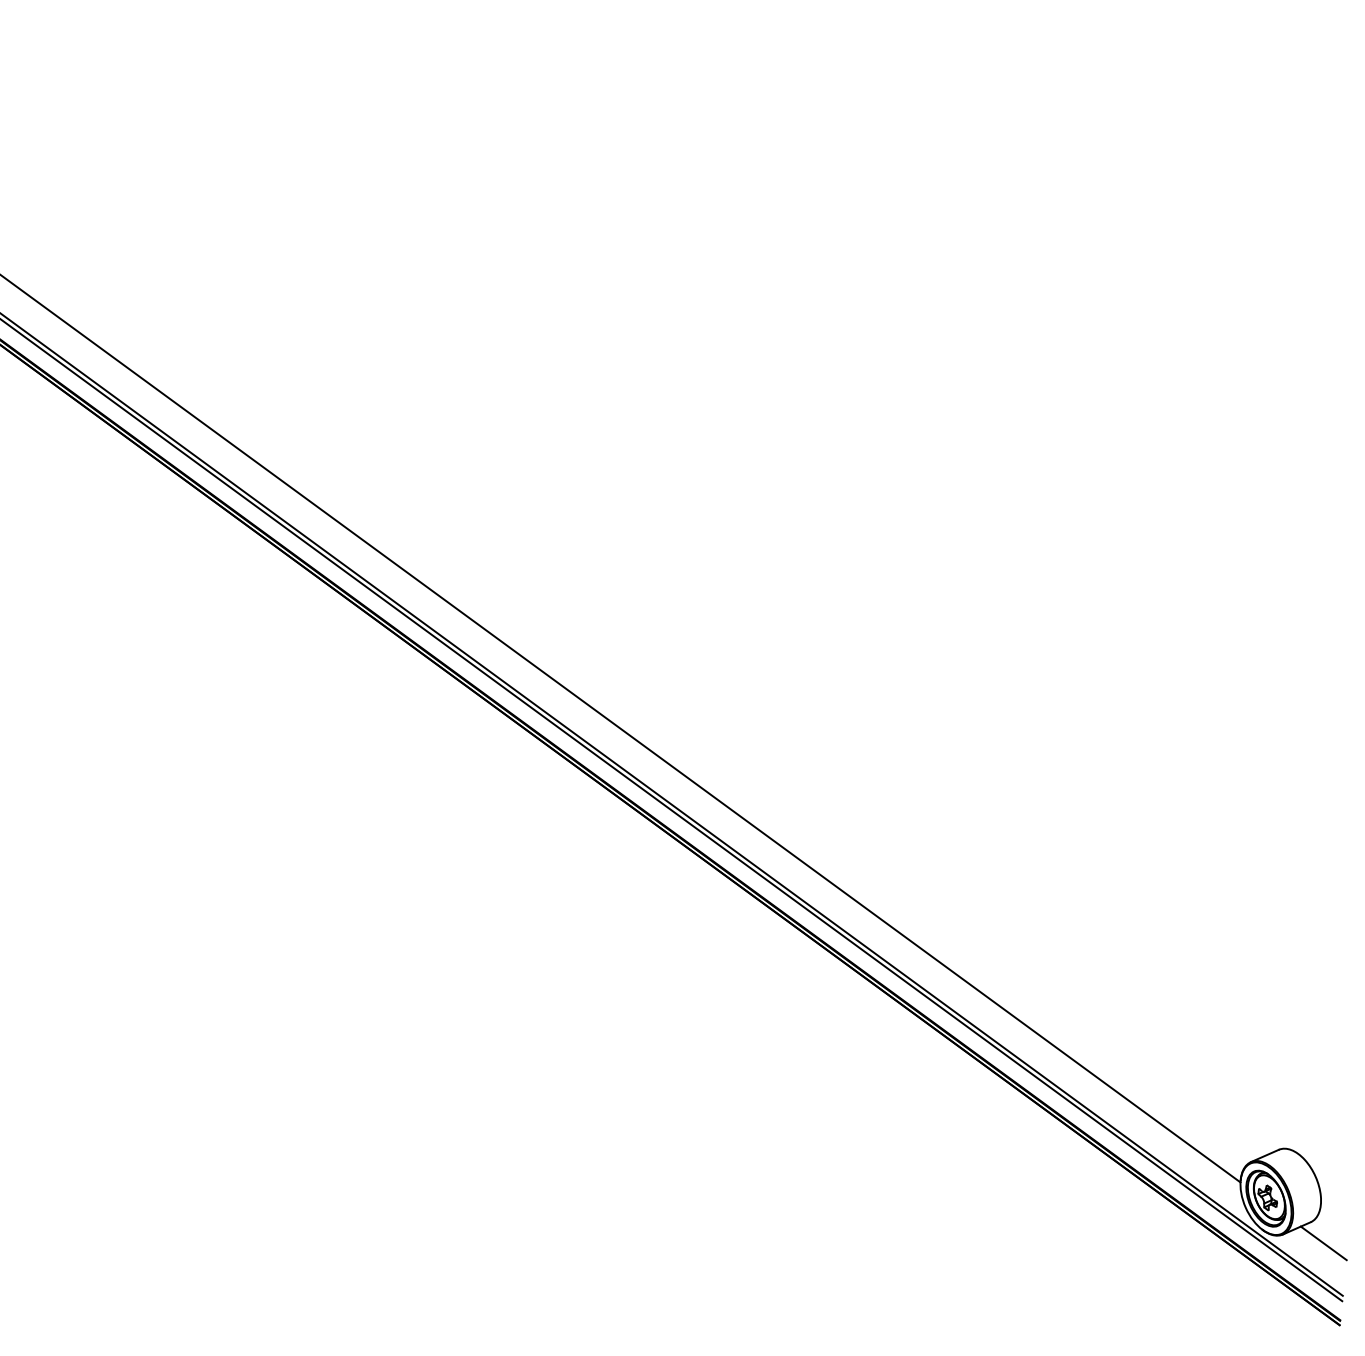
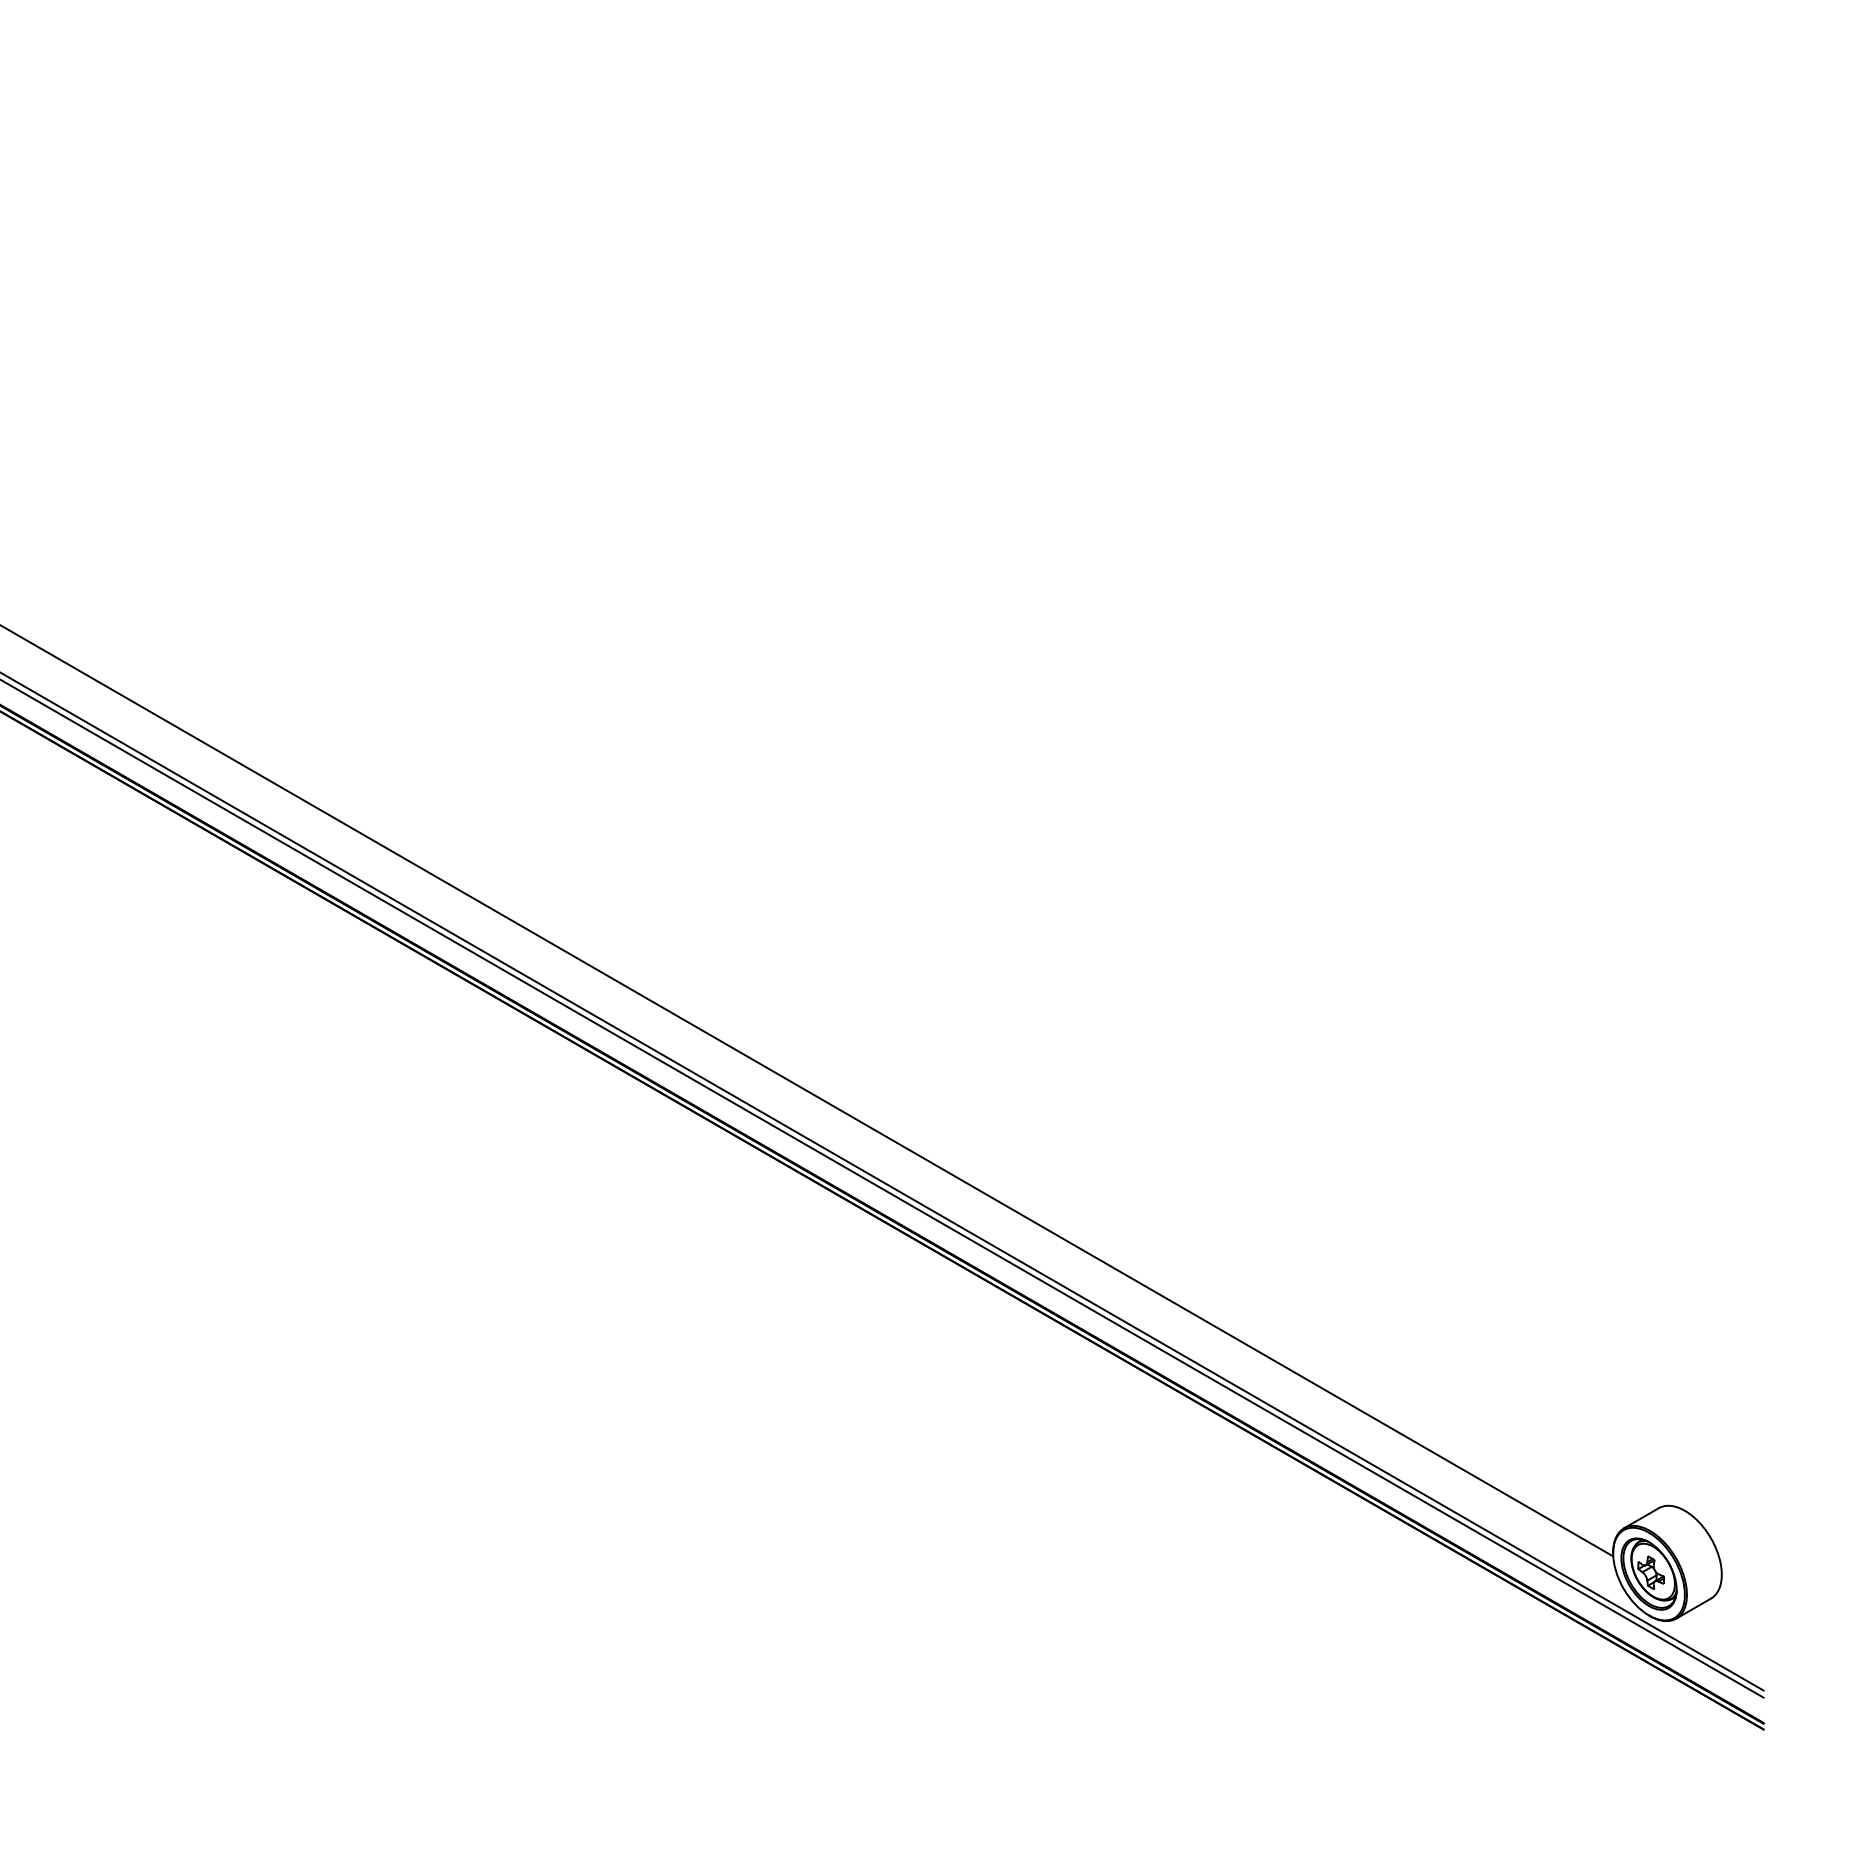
line: (1323, 1243) -> (1730, 1624), removed

